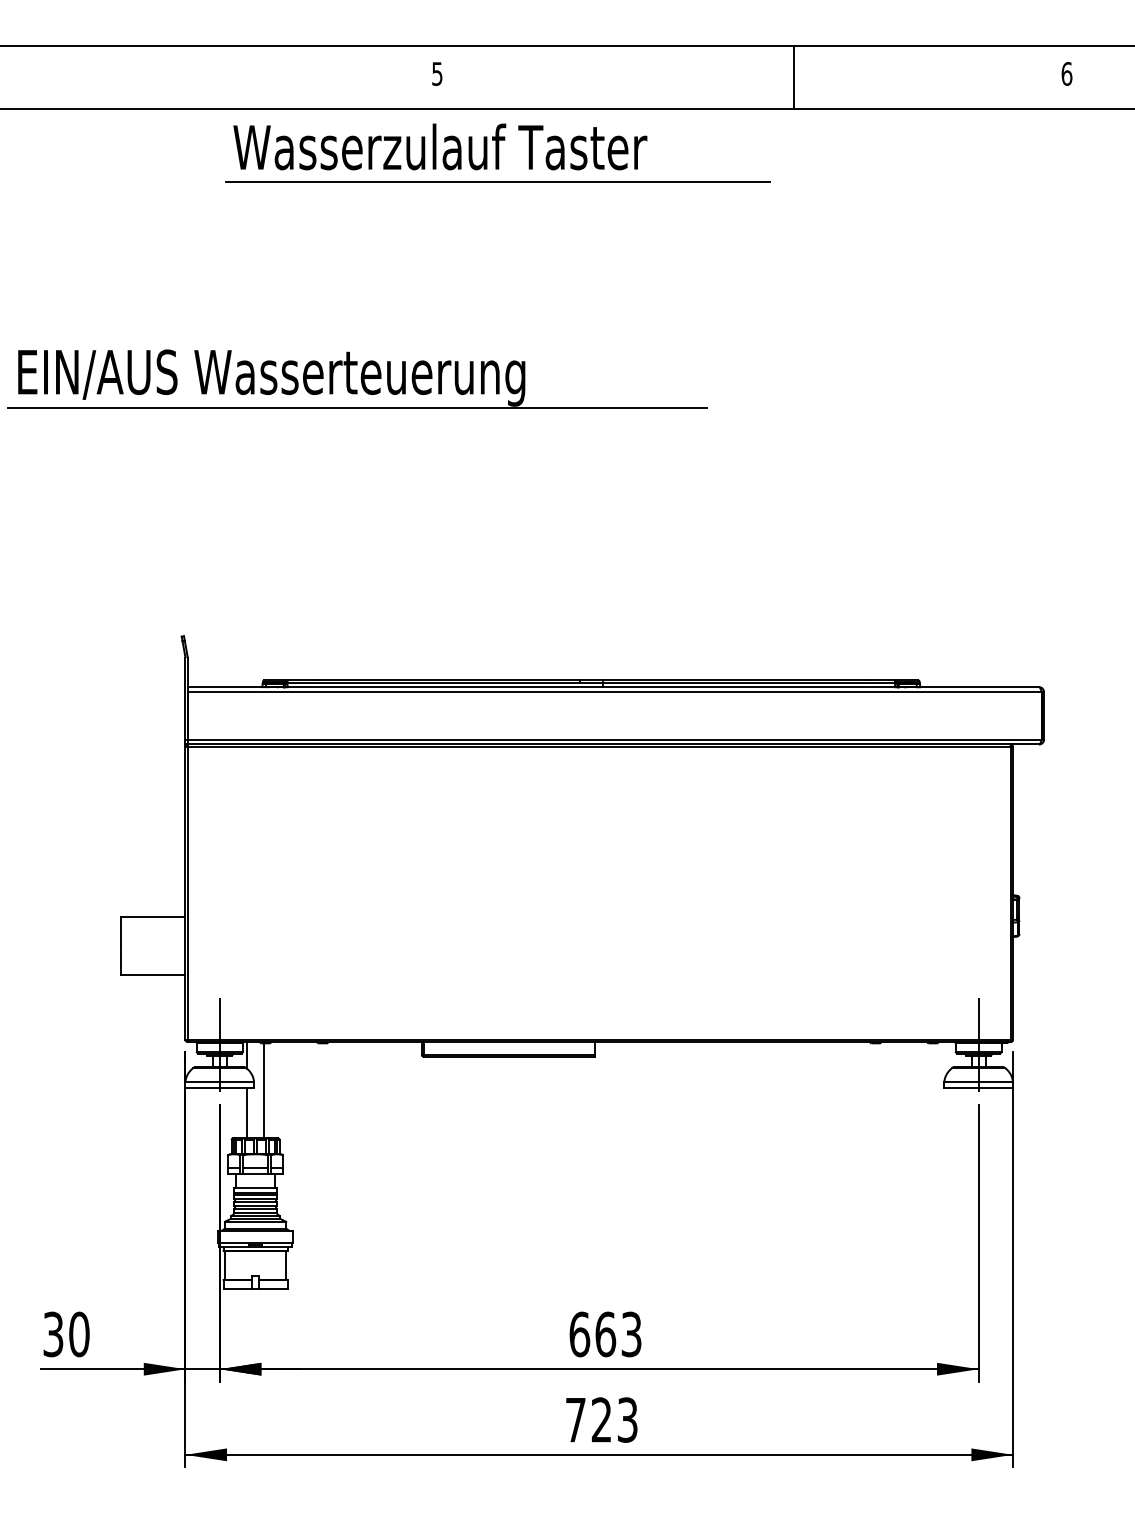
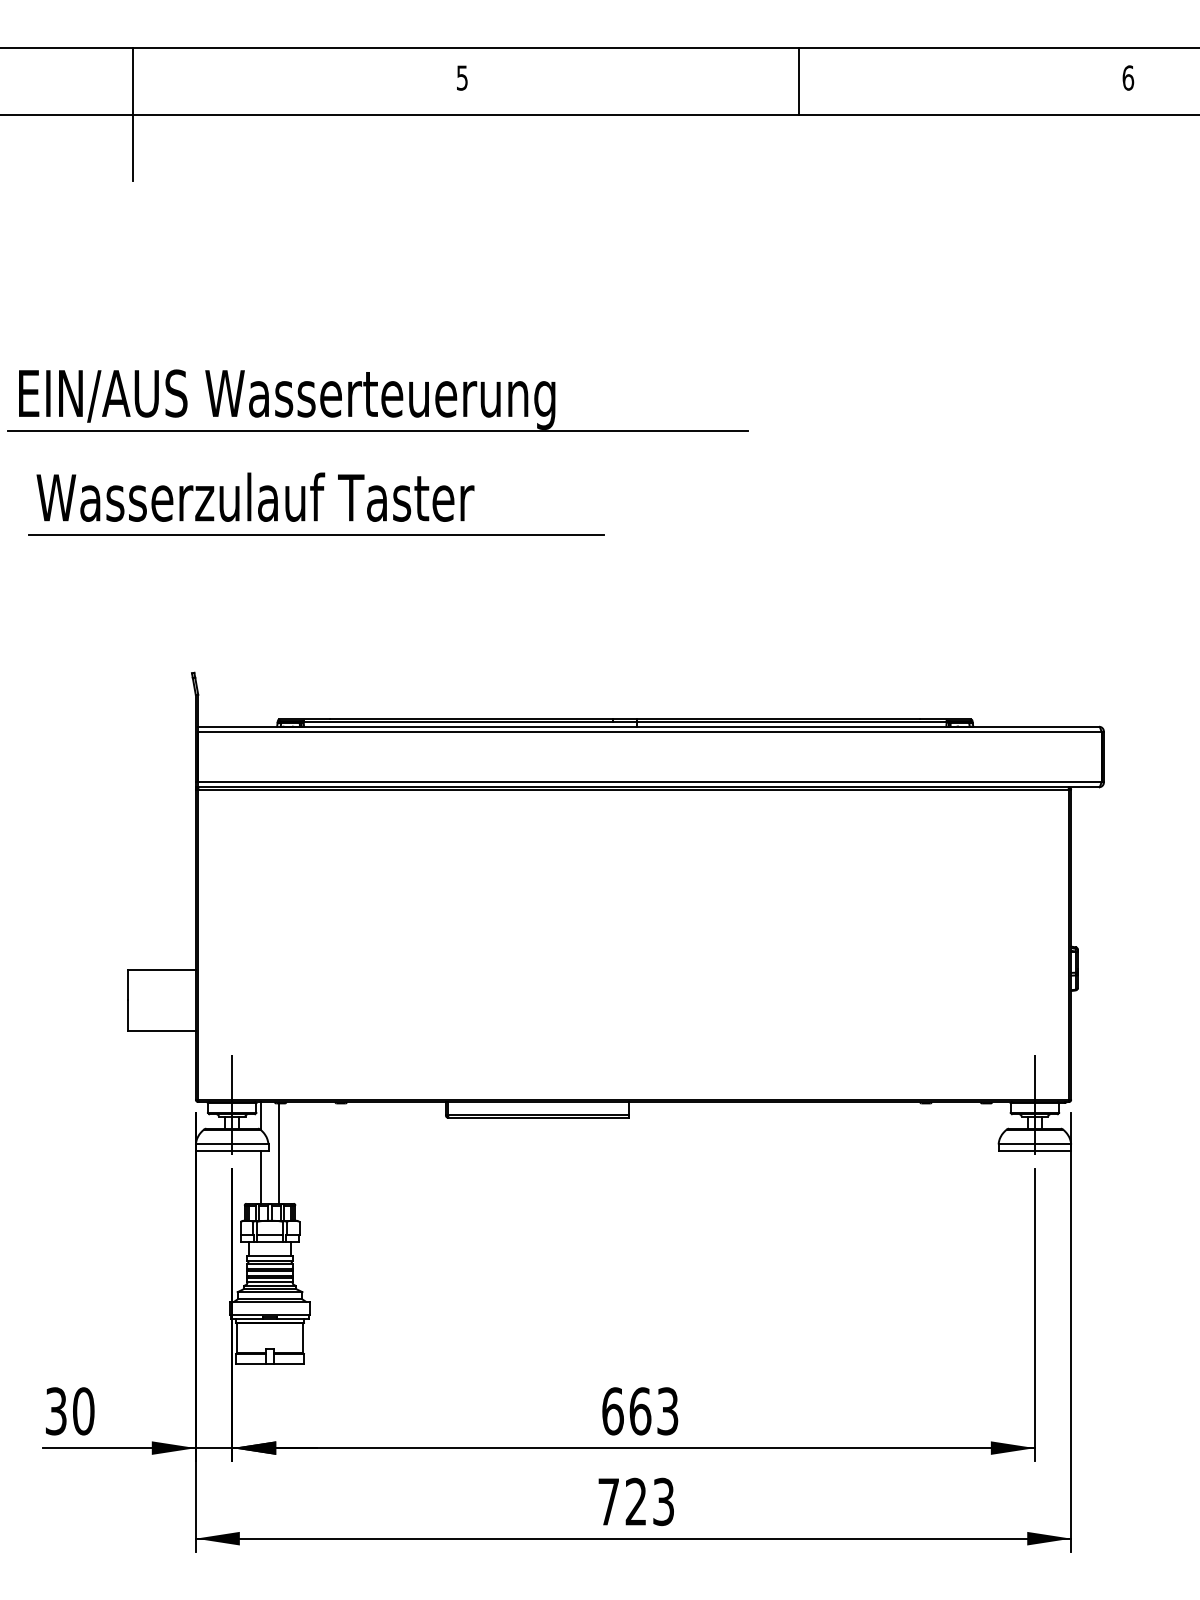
line: (793, 77) -> (799, 81), moved
line: (126, 108) -> (133, 114), added
part: (498, 152) -> (316, 503), moved

